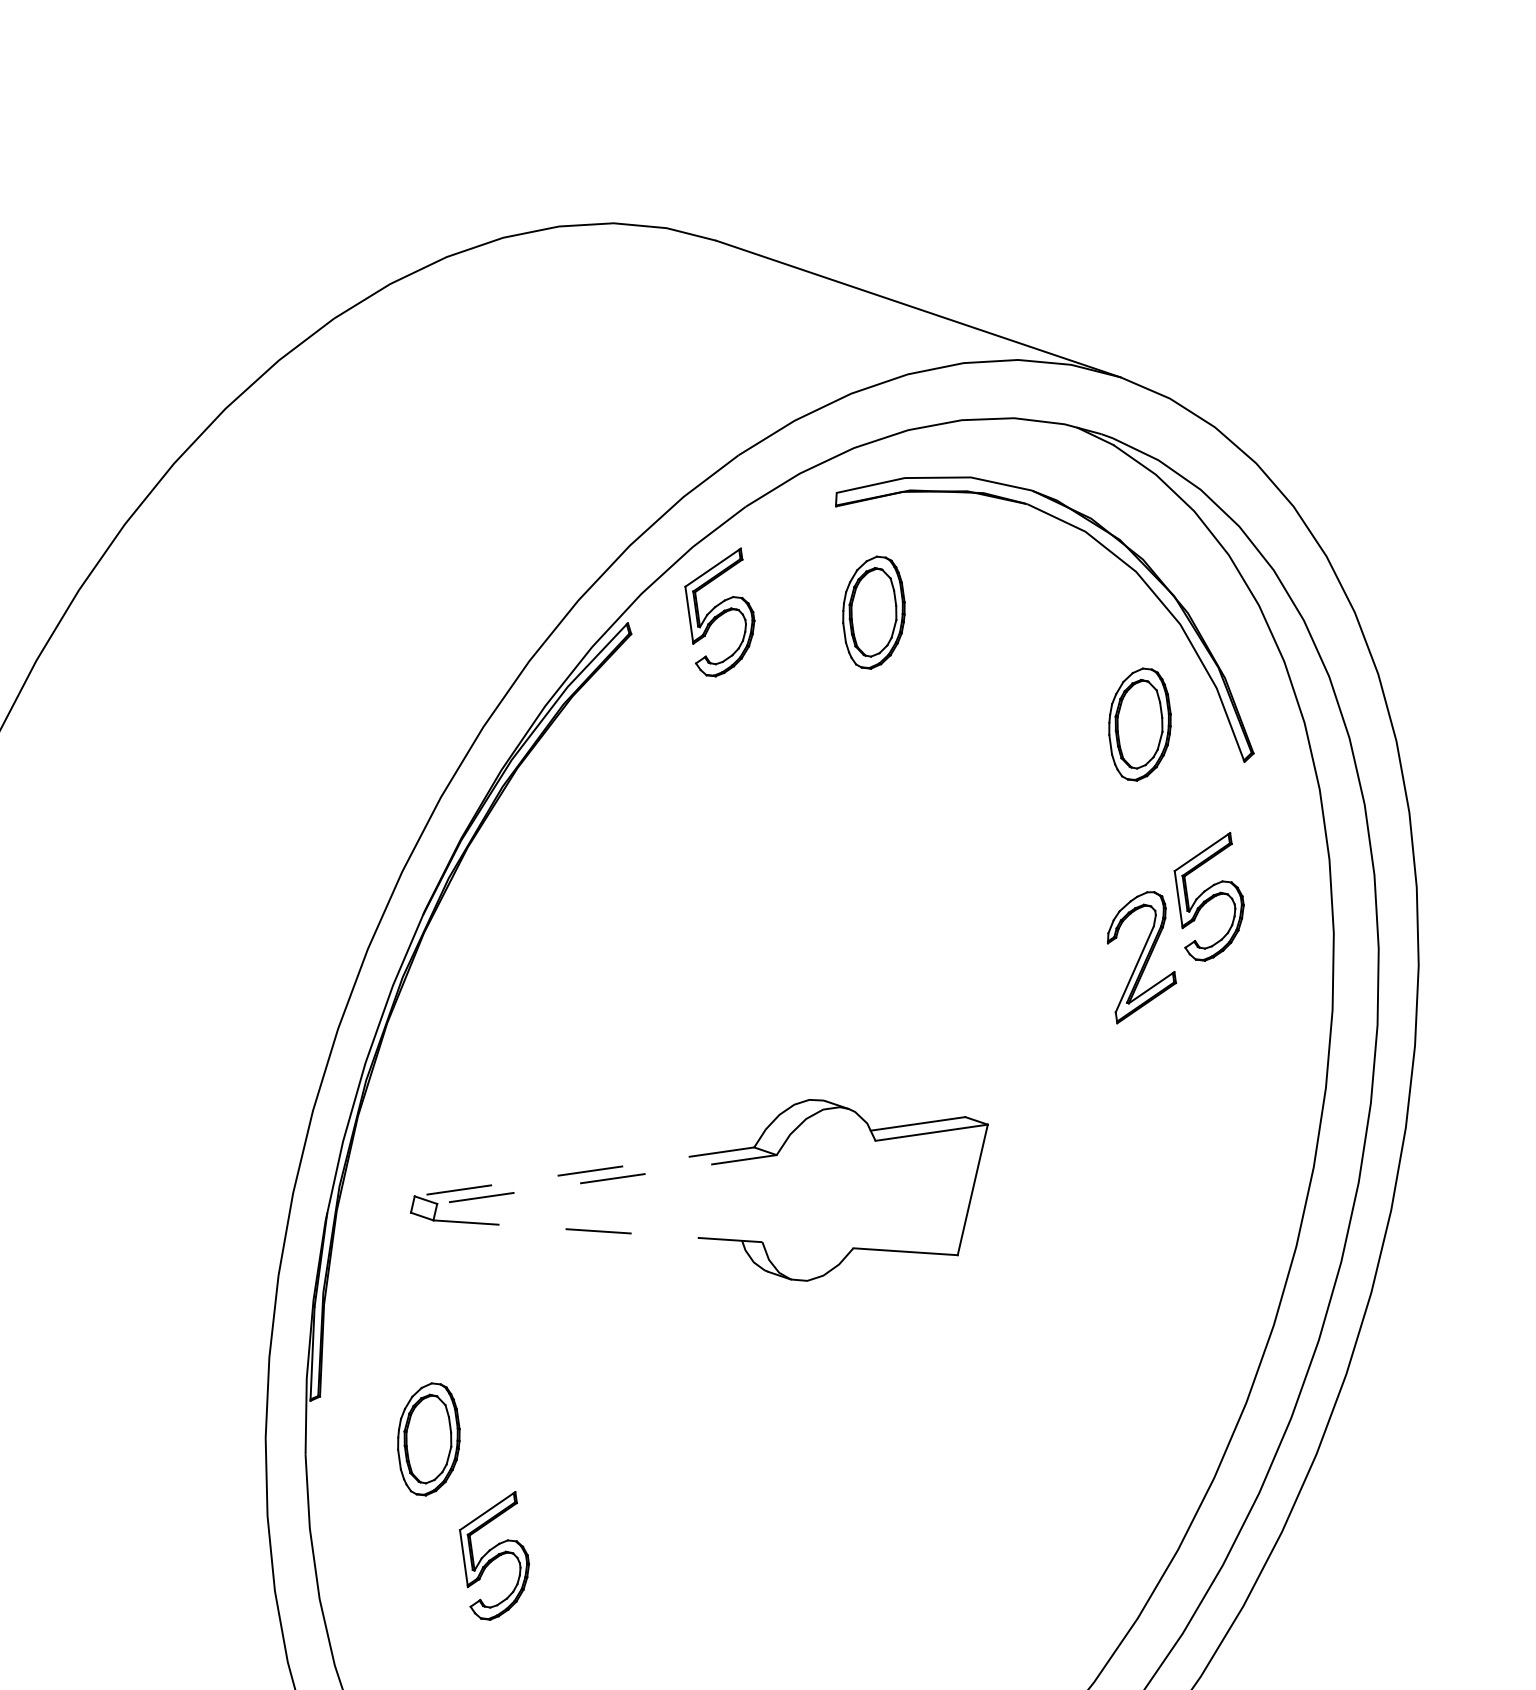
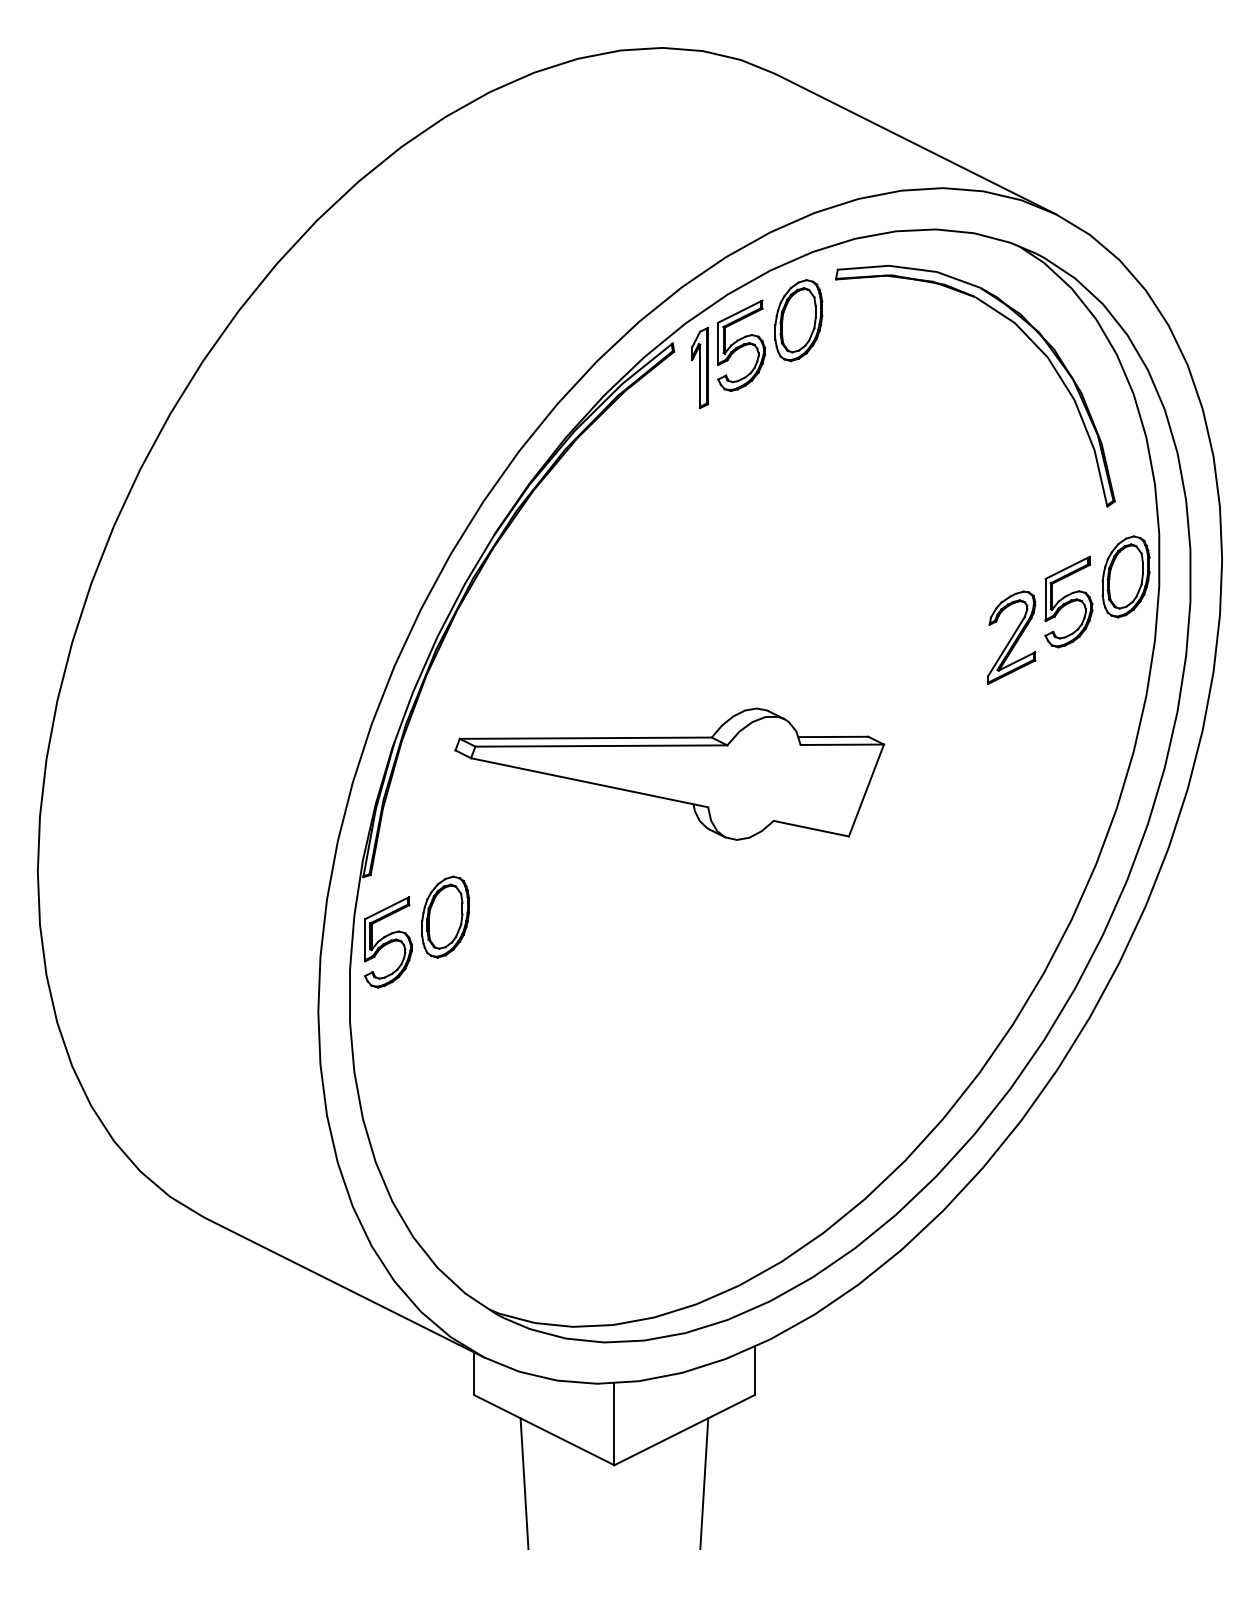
part: (873, 612) -> (798, 320), moved
part: (668, 650) -> (699, 367), added
part: (1139, 724) -> (1125, 576), moved
line: (584, 1172) -> (585, 738), dashed -> solid
line: (607, 1180) -> (601, 746), dashed -> solid
line: (599, 1230) -> (590, 782), dashed -> solid
part: (495, 1557) -> (388, 942), moved

